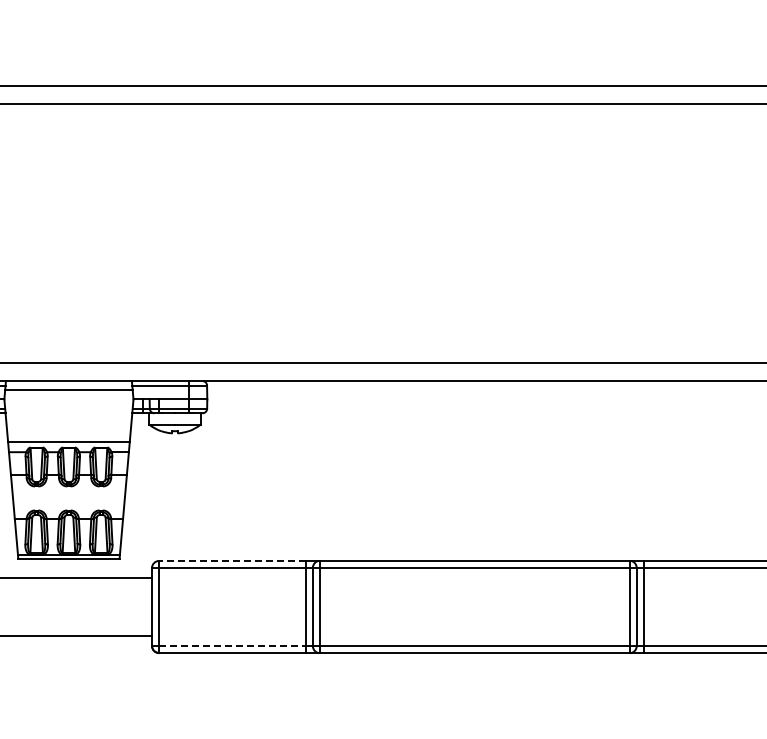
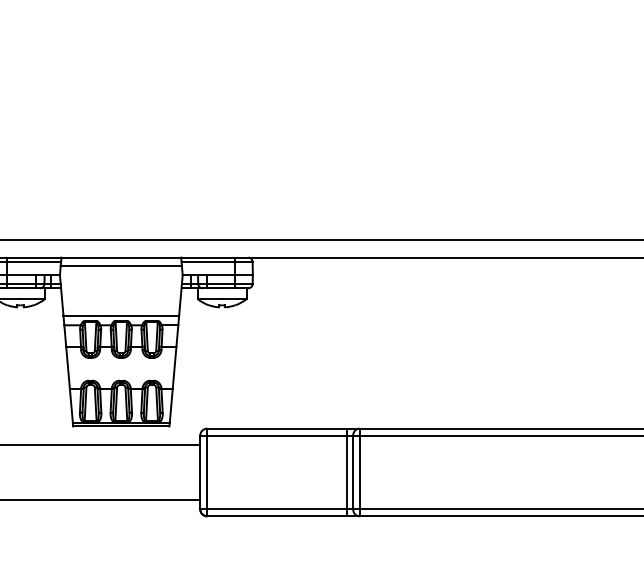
line: (232, 560) -> (276, 428), dashed -> solid
line: (233, 645) -> (277, 509), dashed -> solid

